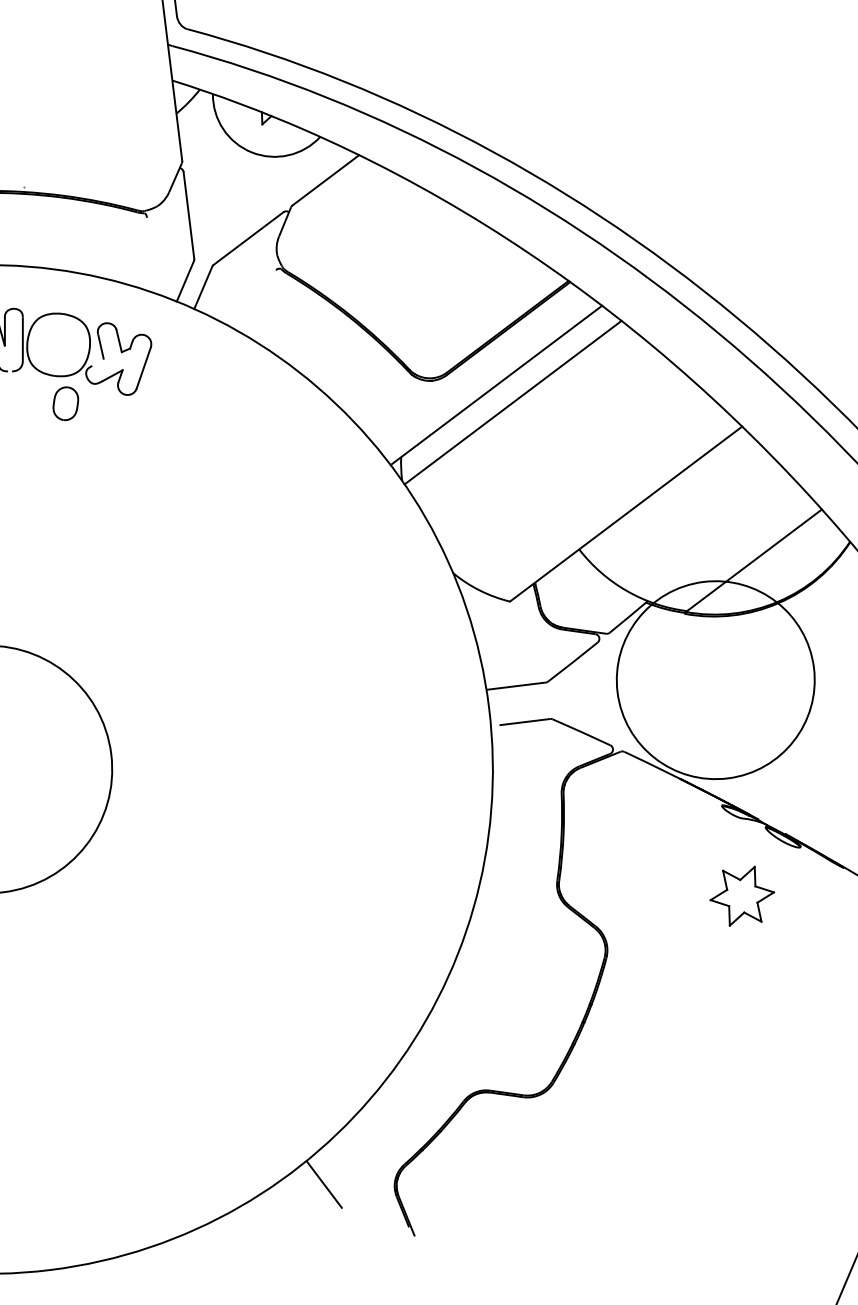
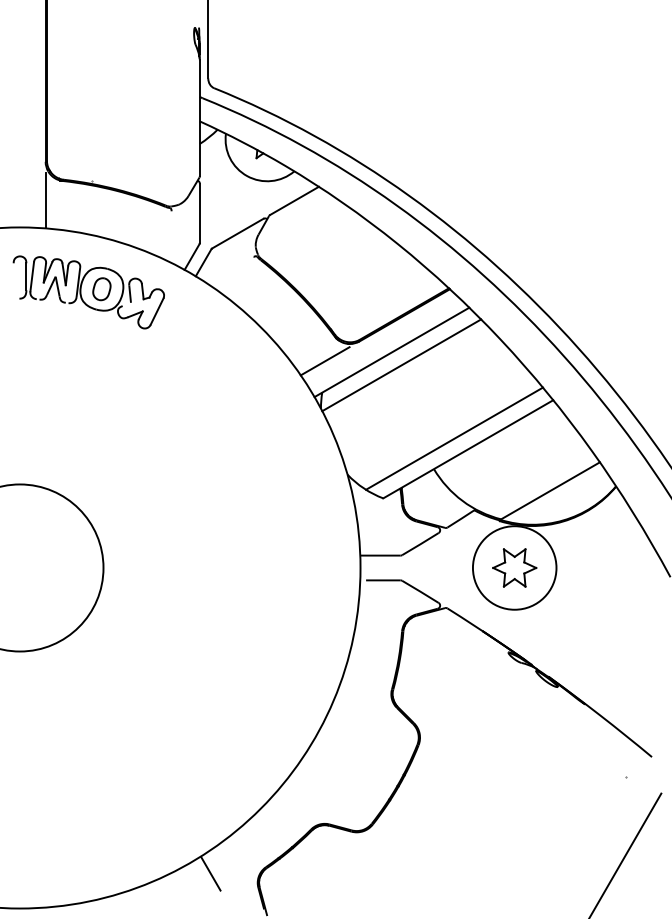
part: (65, 404) -> (101, 289), moved
line: (398, 410) -> (324, 361), added
line: (603, 500) -> (454, 438), added
circle: (715, 679) -> (514, 567), size x0.62
part: (741, 895) -> (514, 567), moved

